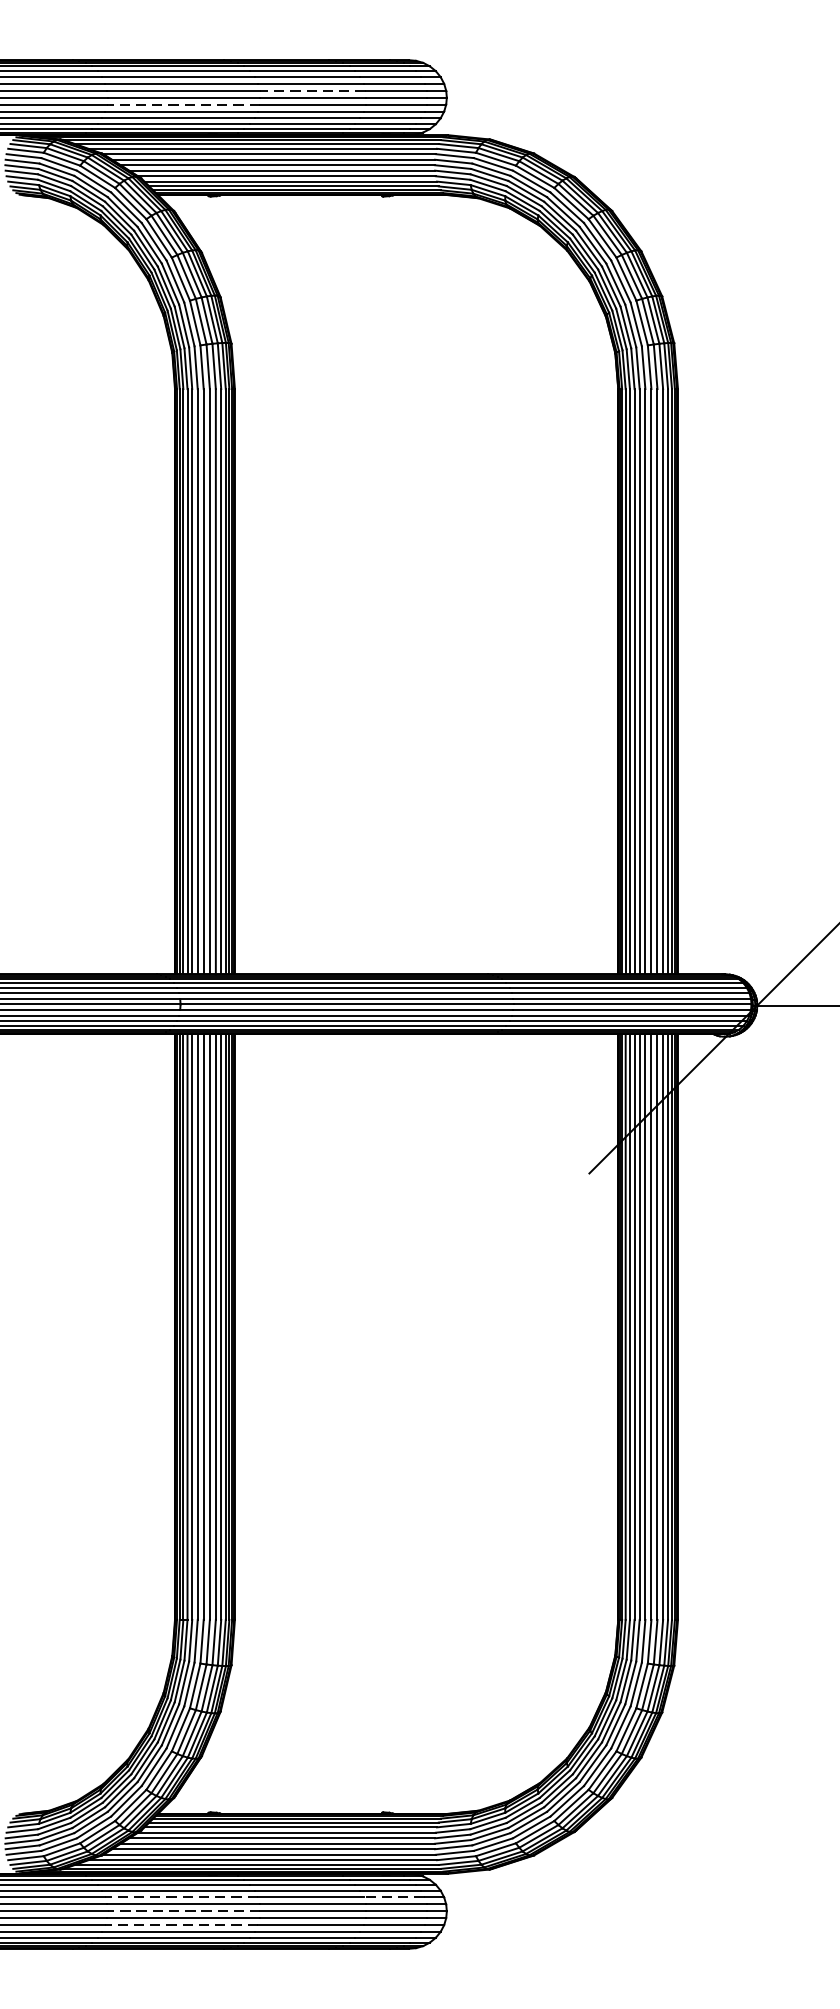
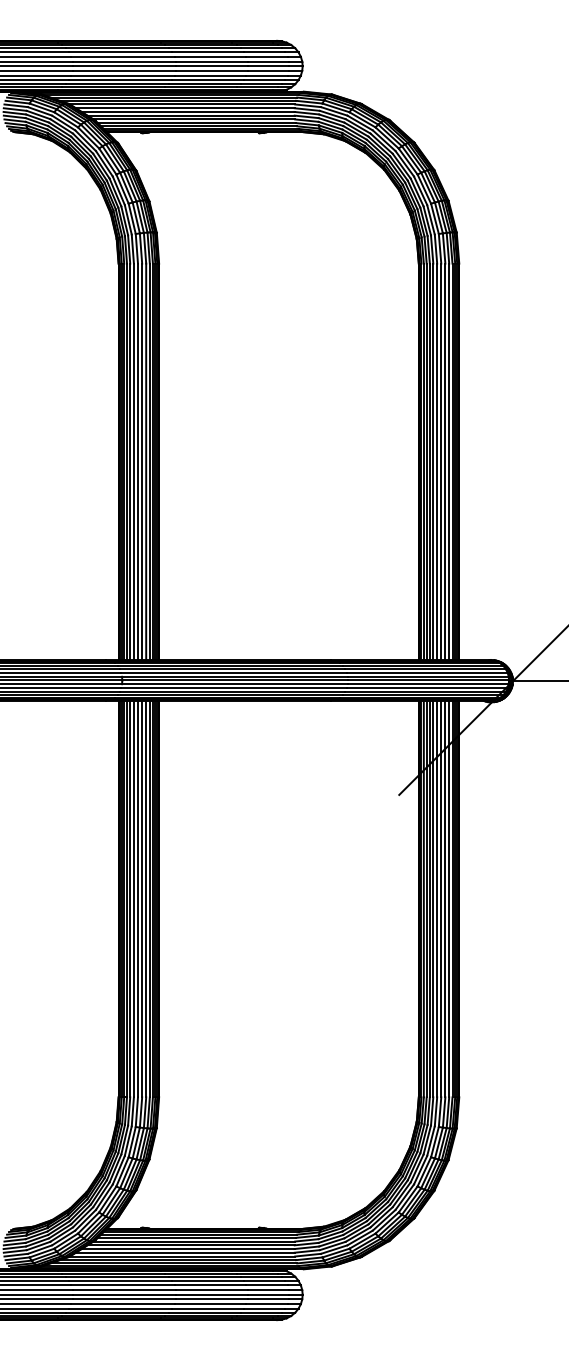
line: (312, 90) -> (211, 61), dashed -> solid
line: (183, 104) -> (124, 70), dashed -> solid
line: (182, 1897) -> (123, 1285), dashed -> solid
line: (394, 1897) -> (267, 1285), dashed -> solid
line: (183, 1910) -> (124, 1294), dashed -> solid
line: (182, 1925) -> (123, 1304), dashed -> solid

